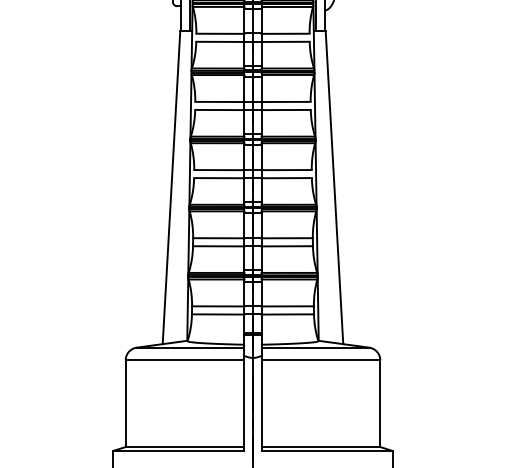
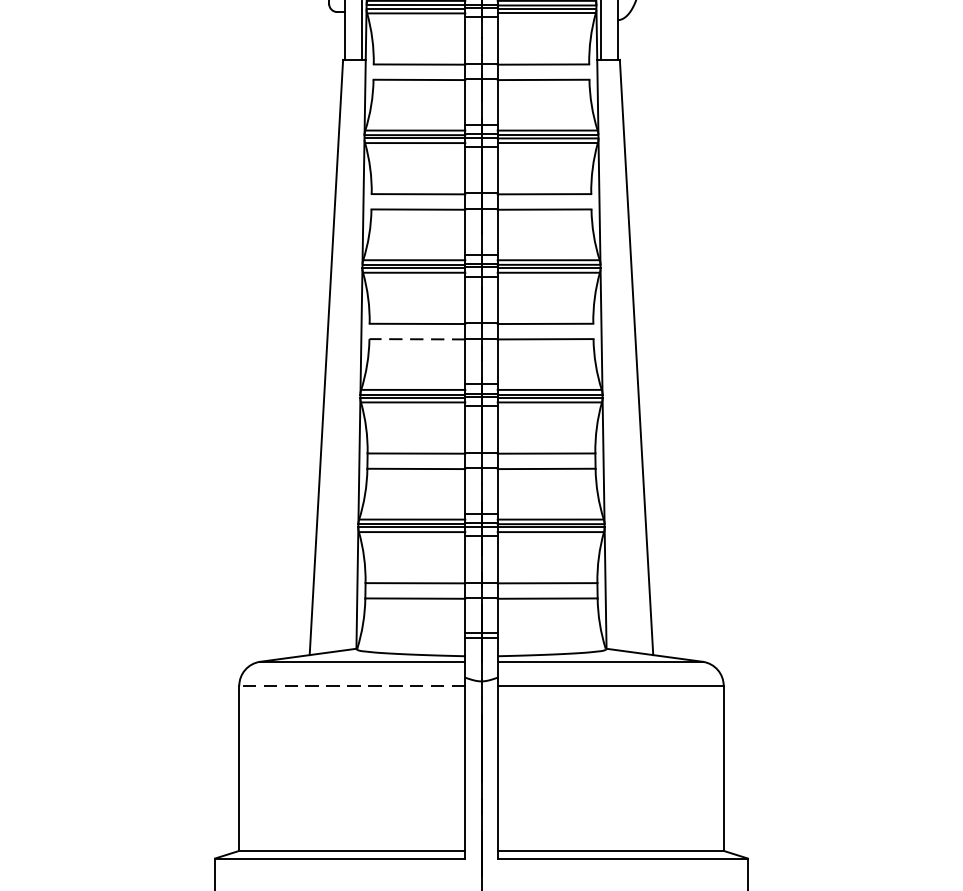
line: (218, 178) -> (415, 339), solid -> dashed
line: (184, 360) -> (351, 686), solid -> dashed

